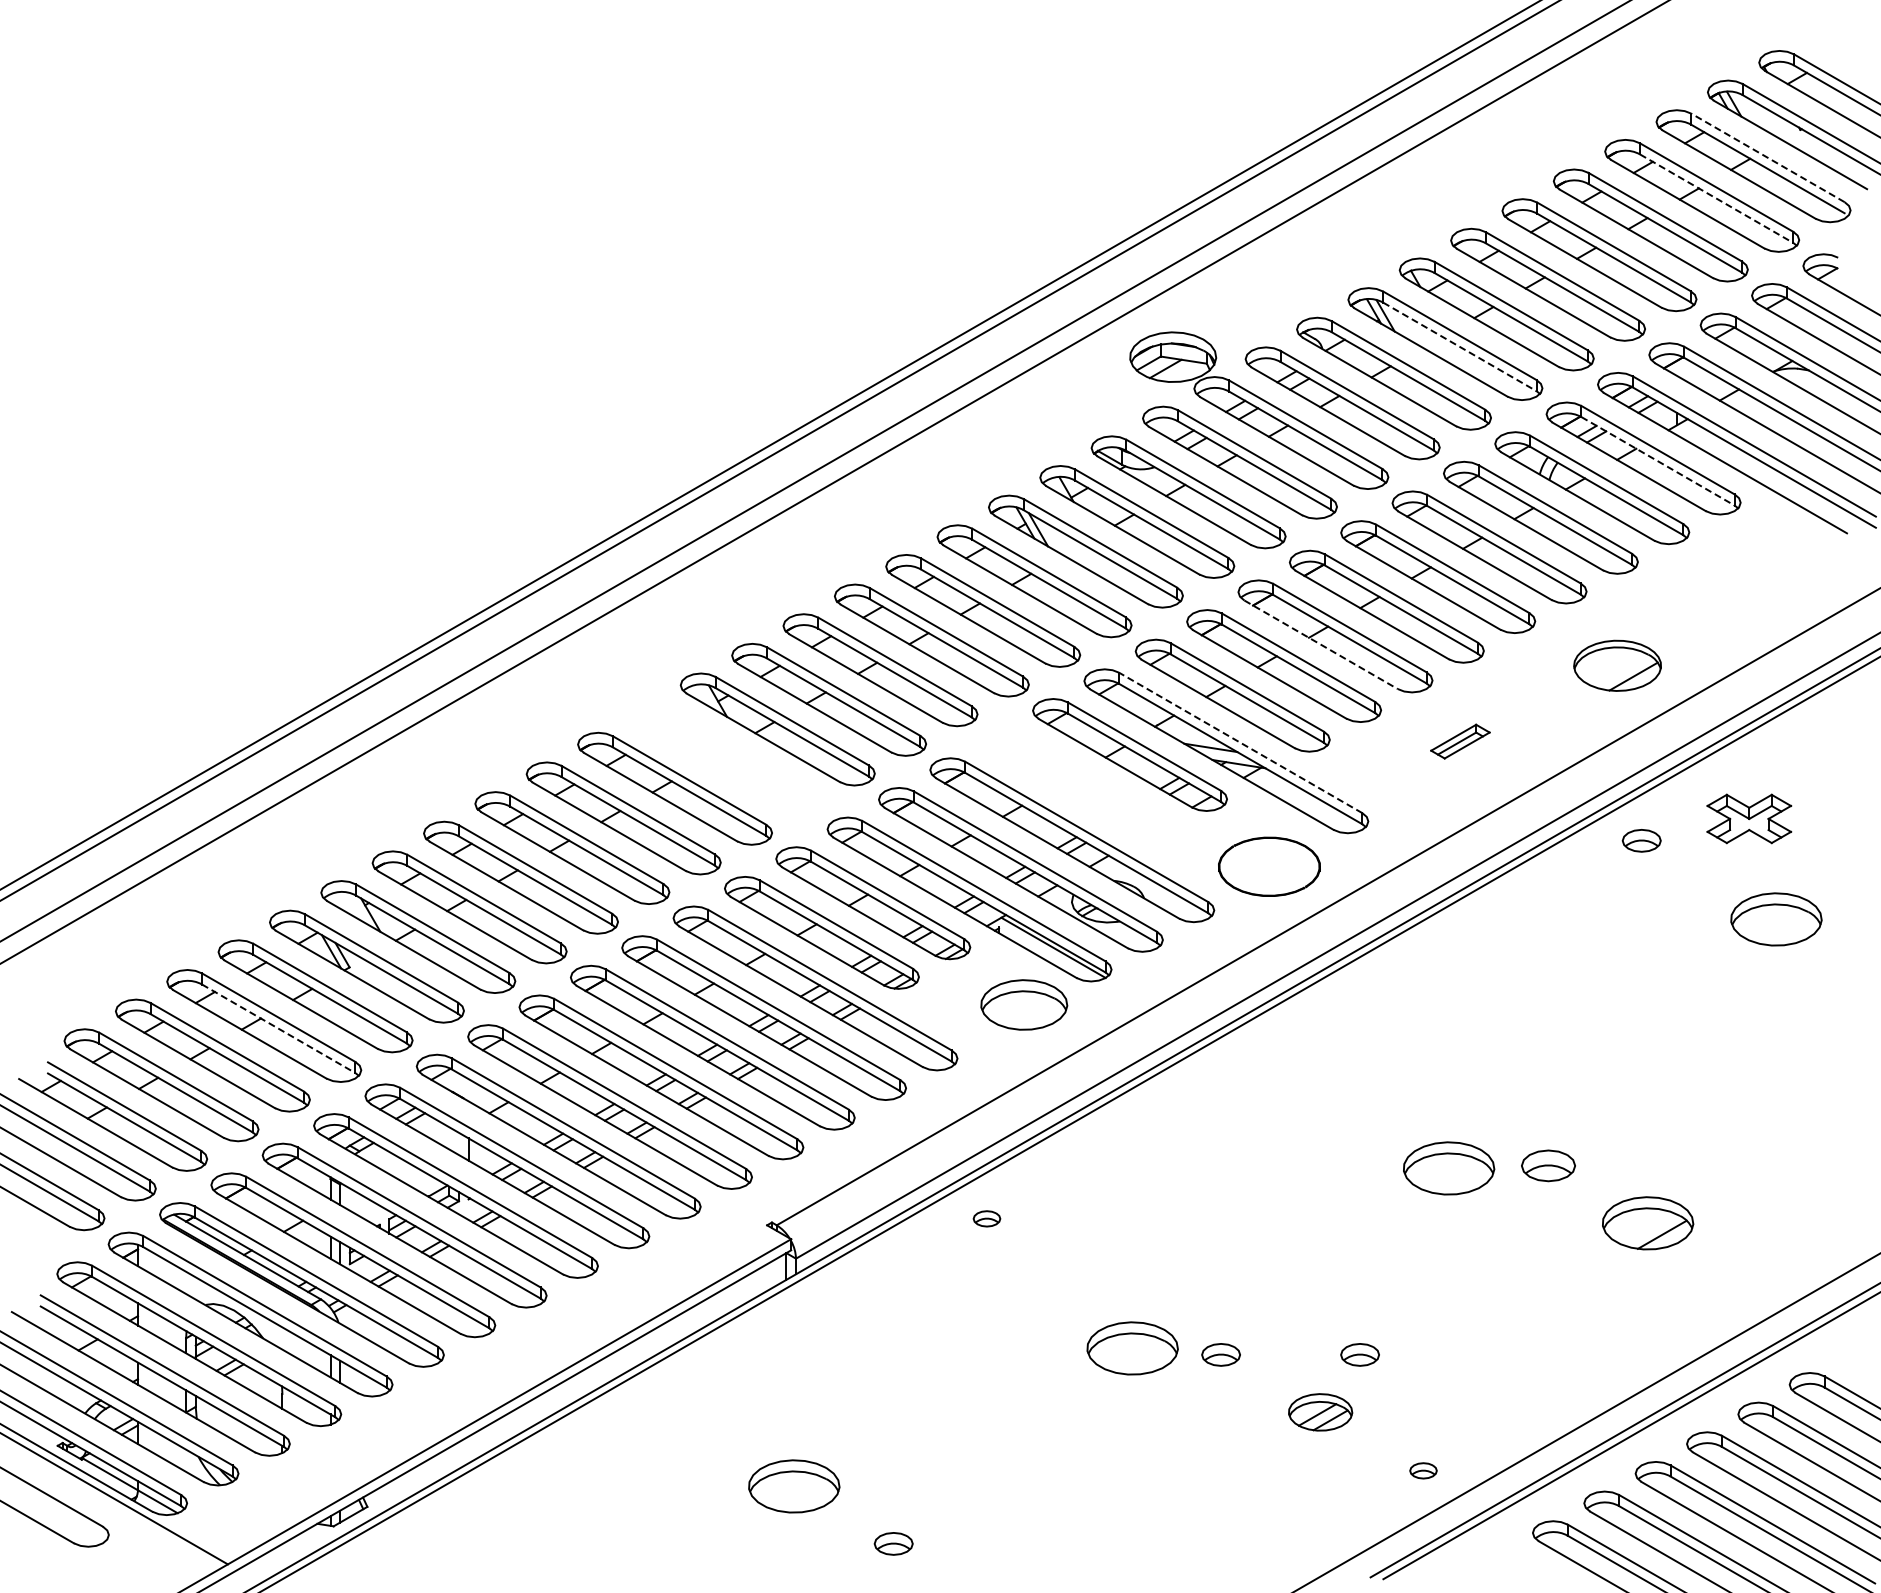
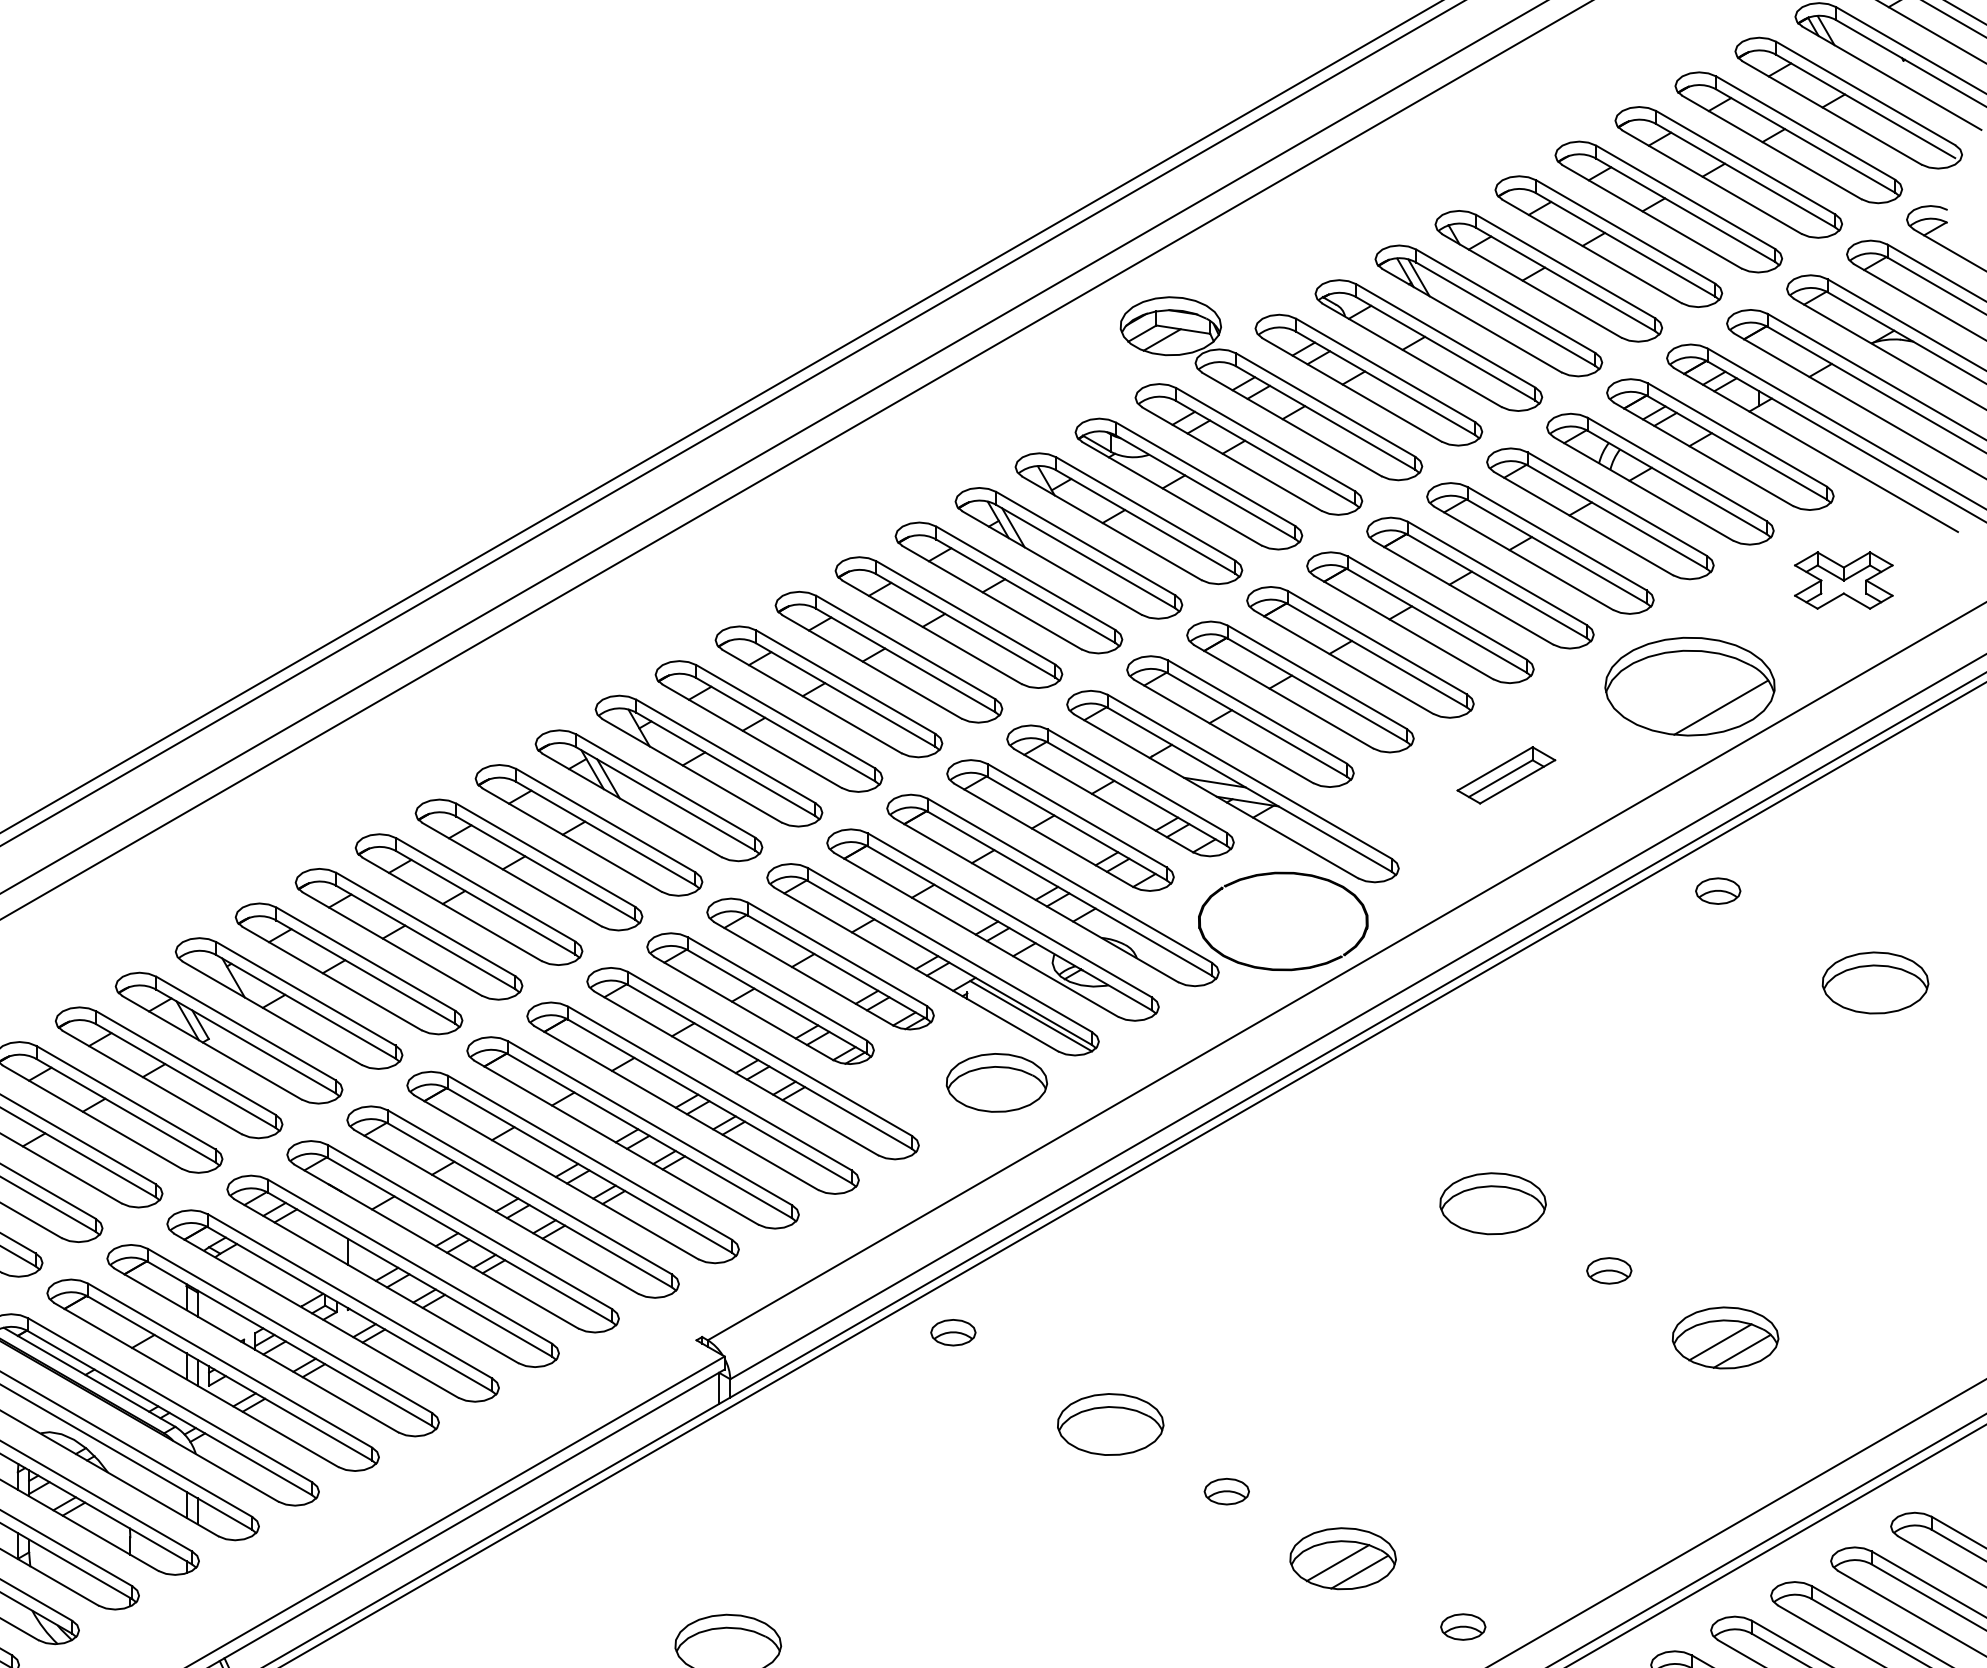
line: (1767, 157) -> (1865, 92), dashed -> solid
line: (1717, 198) -> (1806, 140), dashed -> solid
line: (1460, 347) -> (1506, 314), dashed -> solid
line: (1658, 461) -> (1737, 448), dashed -> solid
line: (1321, 645) -> (1344, 663), dashed -> solid
part: (1617, 665) -> (1689, 686), size x1.67
part: (1460, 741) -> (1506, 775), size x1.43
line: (1240, 742) -> (1249, 776), dashed -> solid
part: (726, 759) -> (649, 796), added
part: (1078, 784) -> (1060, 825), added
part: (1749, 818) -> (1844, 580), moved
part: (1269, 866) -> (1283, 921), size x1.43
line: (279, 1029) -> (126, 1111), dashed -> solid
part: (1548, 1165) -> (1609, 1270), size x0.71
part: (1449, 1168) -> (1493, 1203), moved
part: (986, 1218) -> (952, 1332), size x1.43
line: (1643, 1226) -> (1720, 1341), added
part: (1132, 1348) -> (1110, 1424), moved
part: (1359, 1354) -> (1388, 1491), removed
part: (1320, 1412) -> (1342, 1558), size x1.43
part: (1423, 1470) -> (1463, 1626), size x1.43

